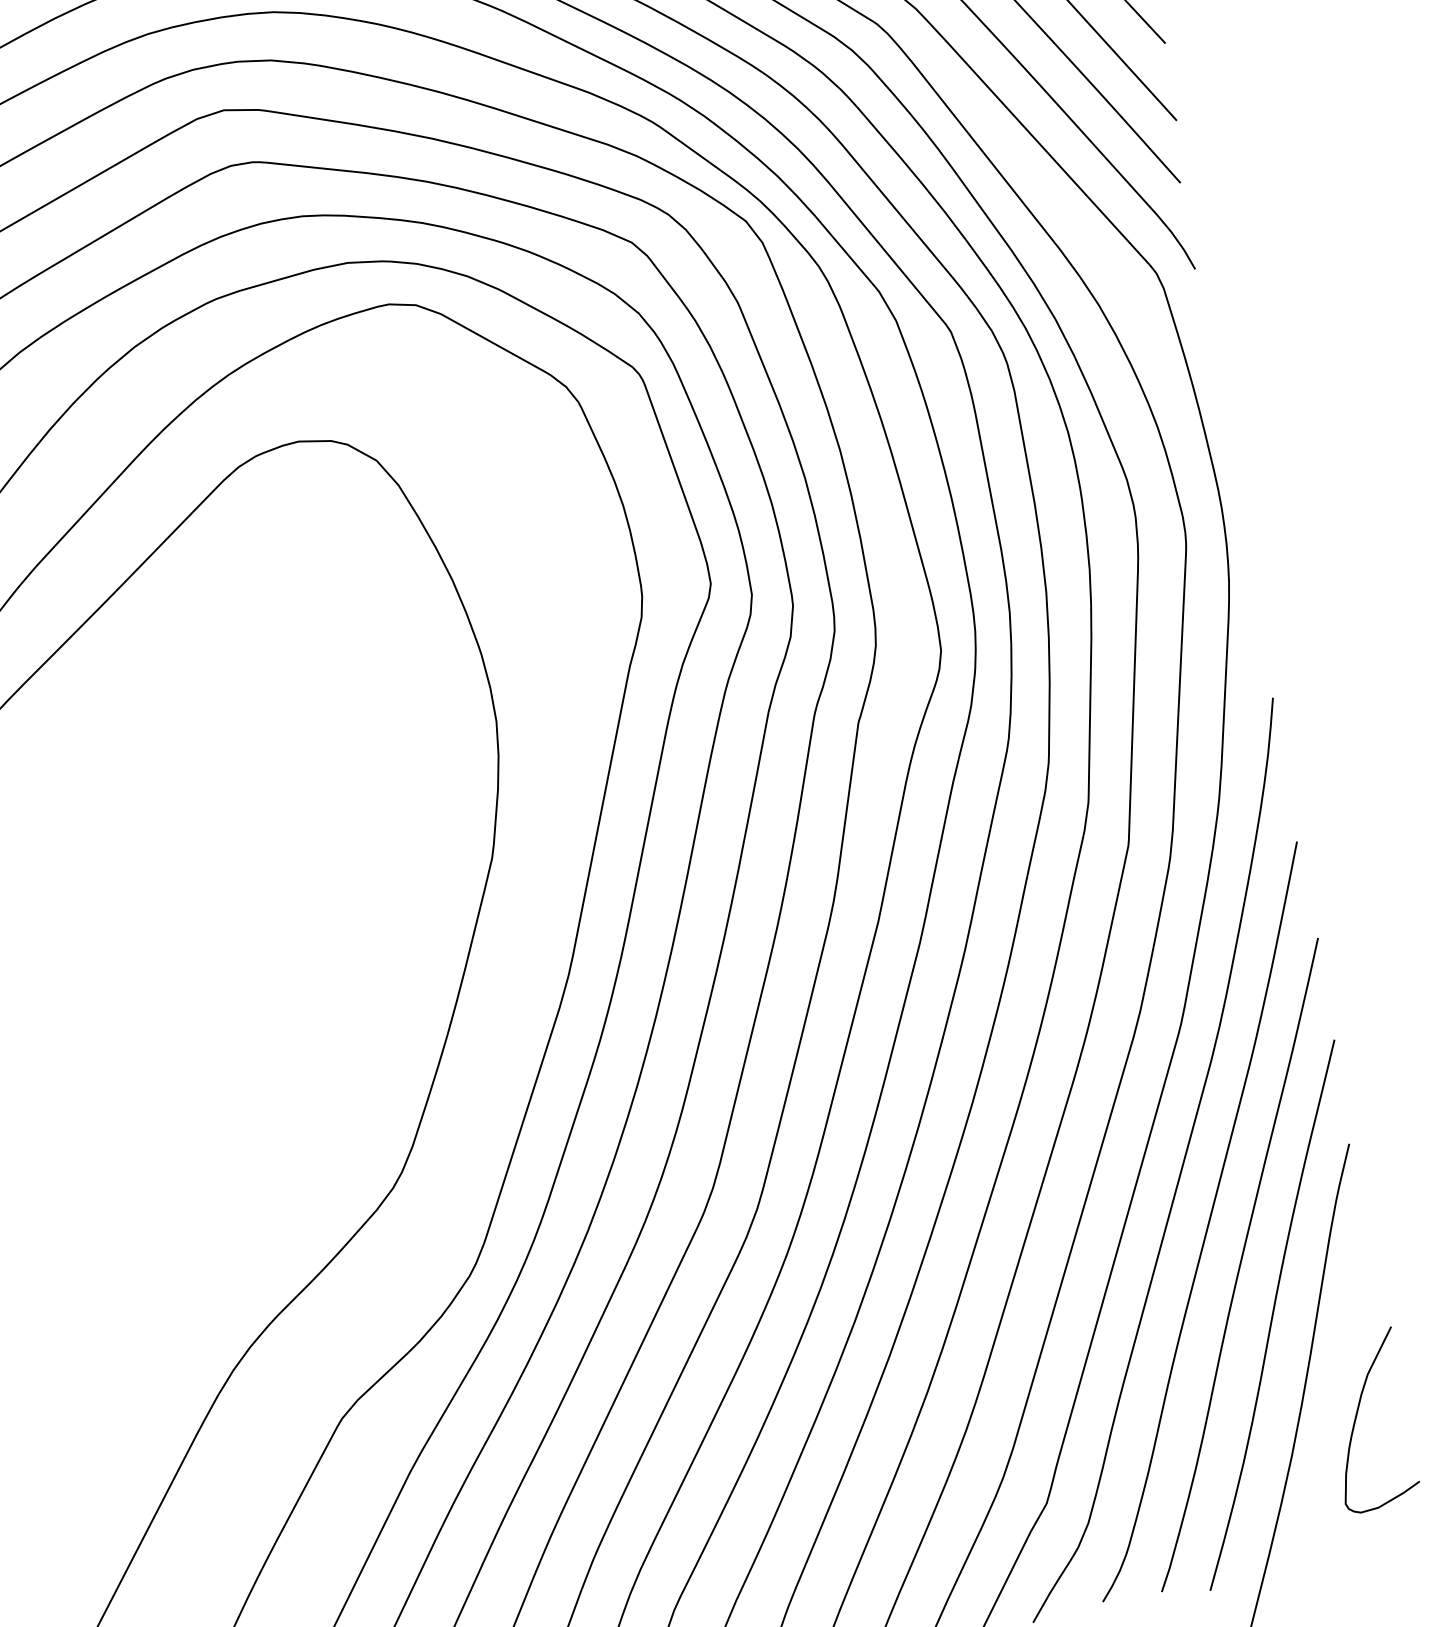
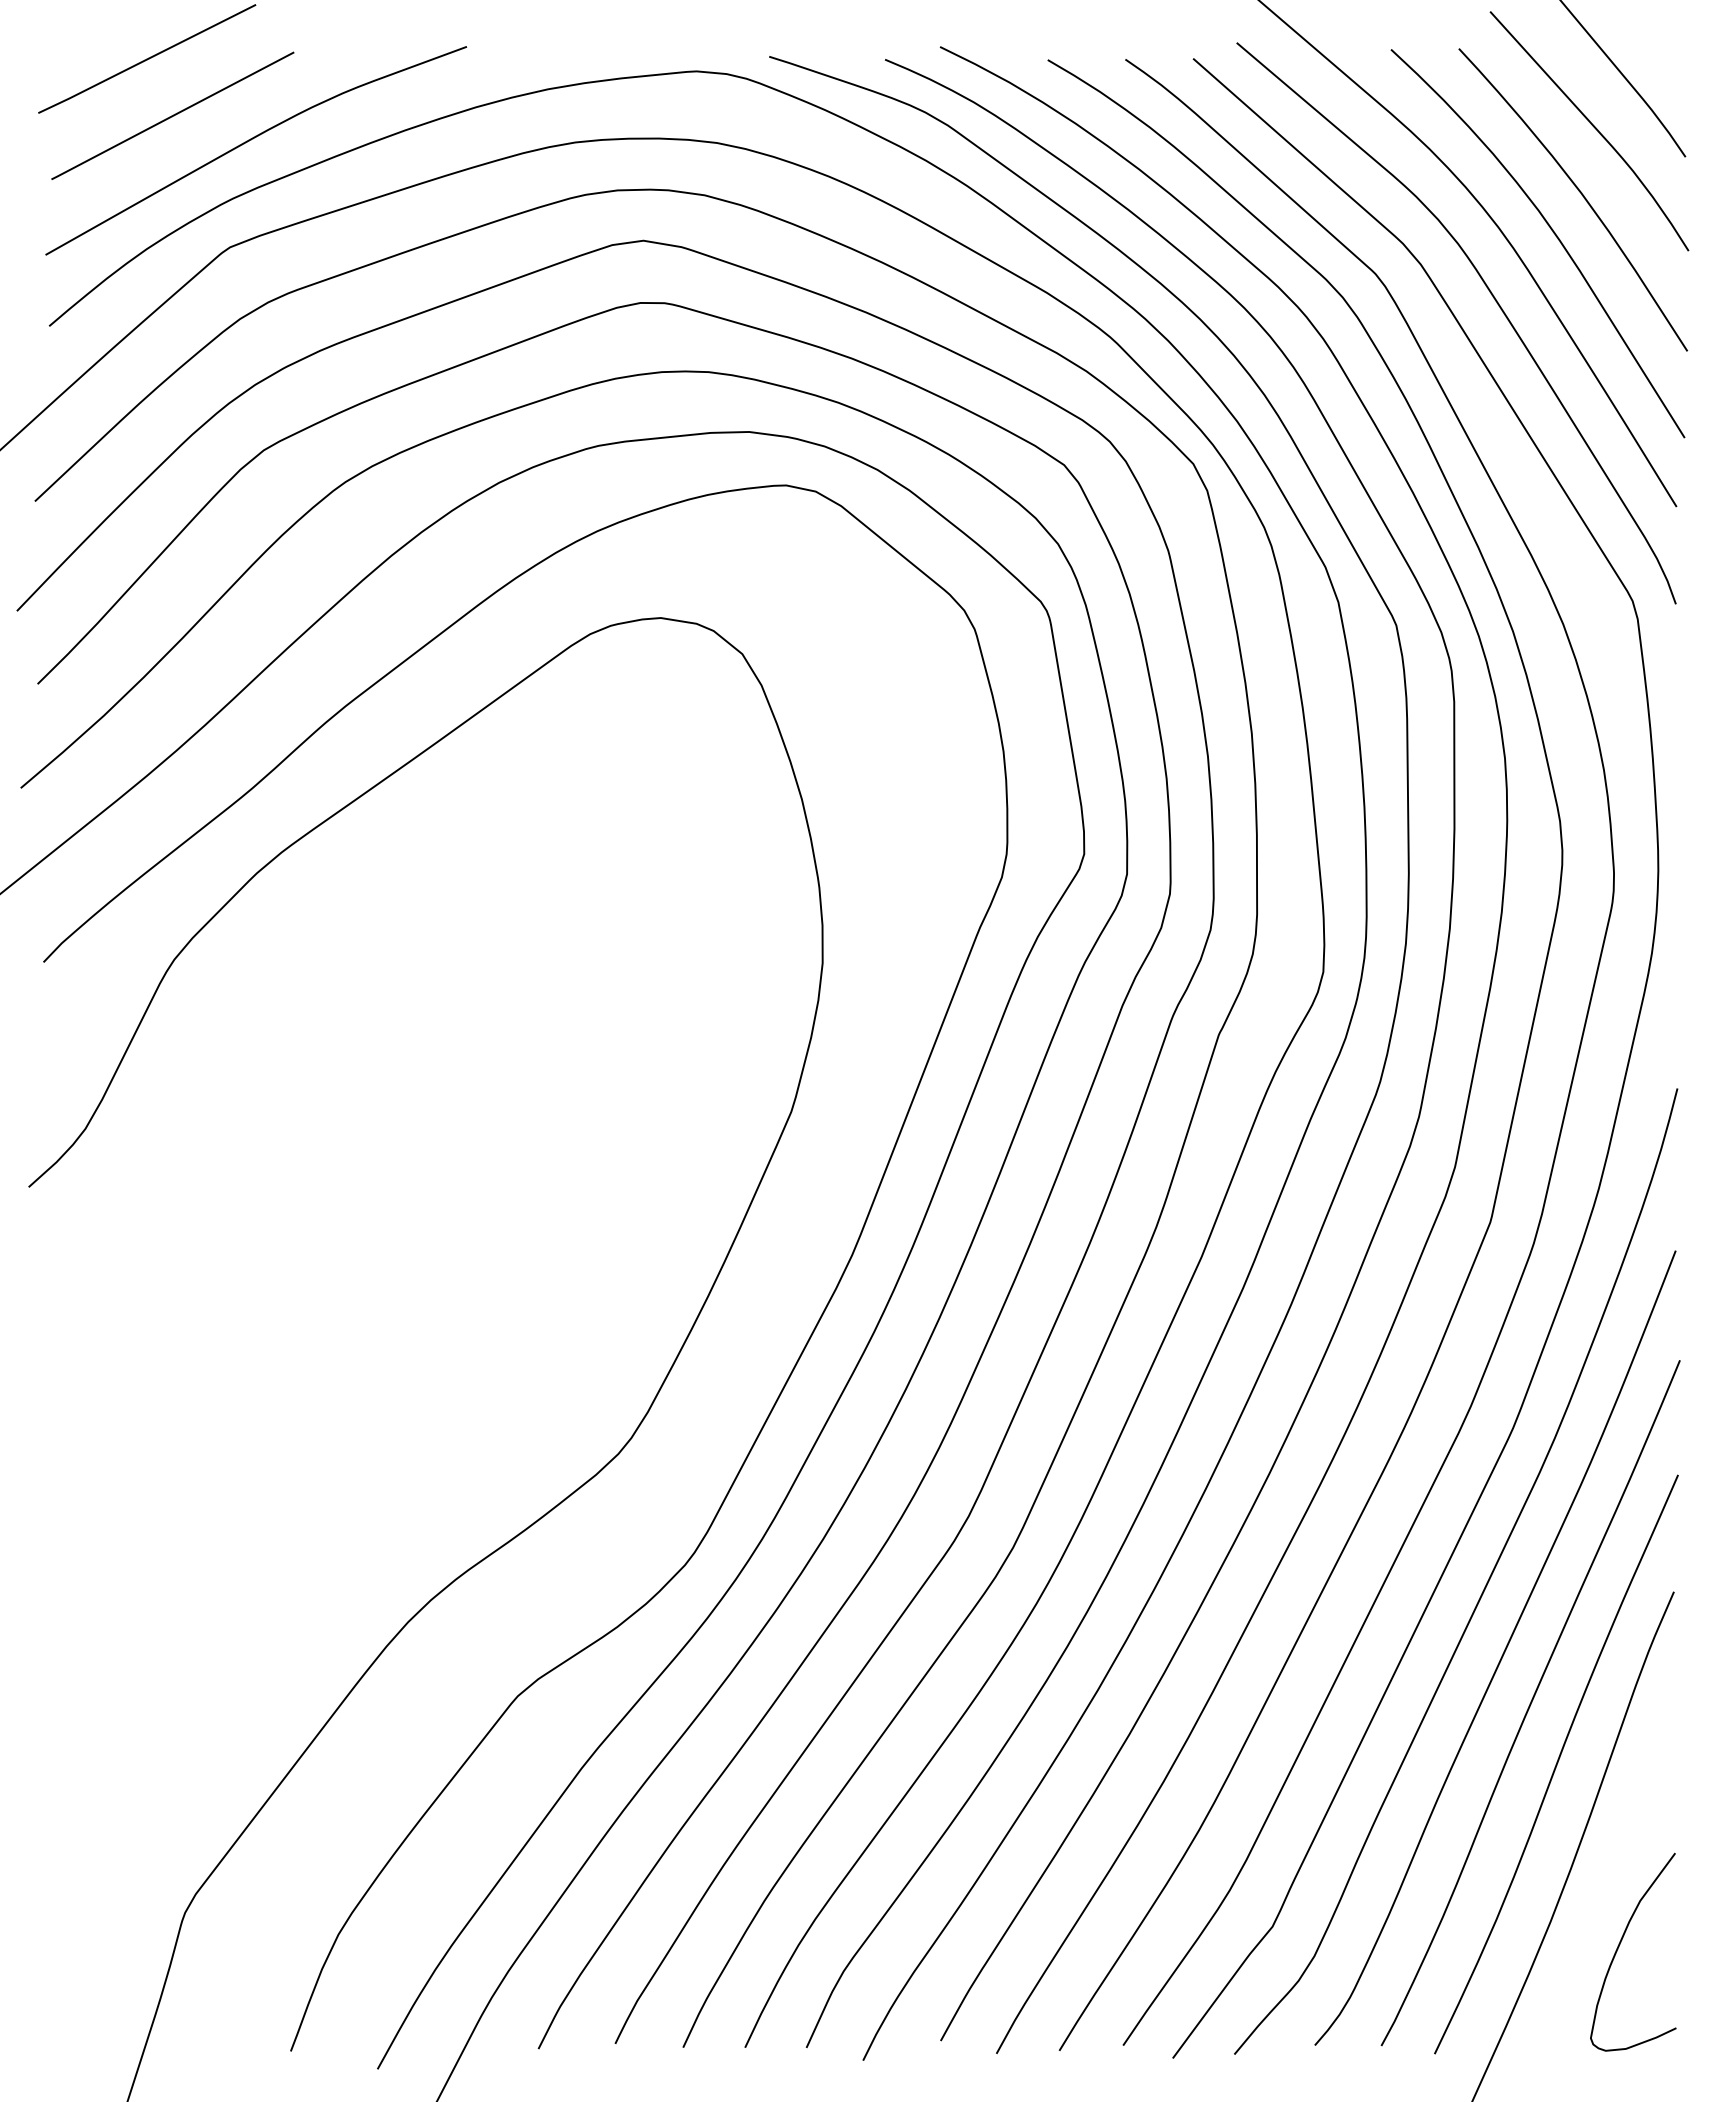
curve: (1356, 1418) -> (1619, 1947), moved

